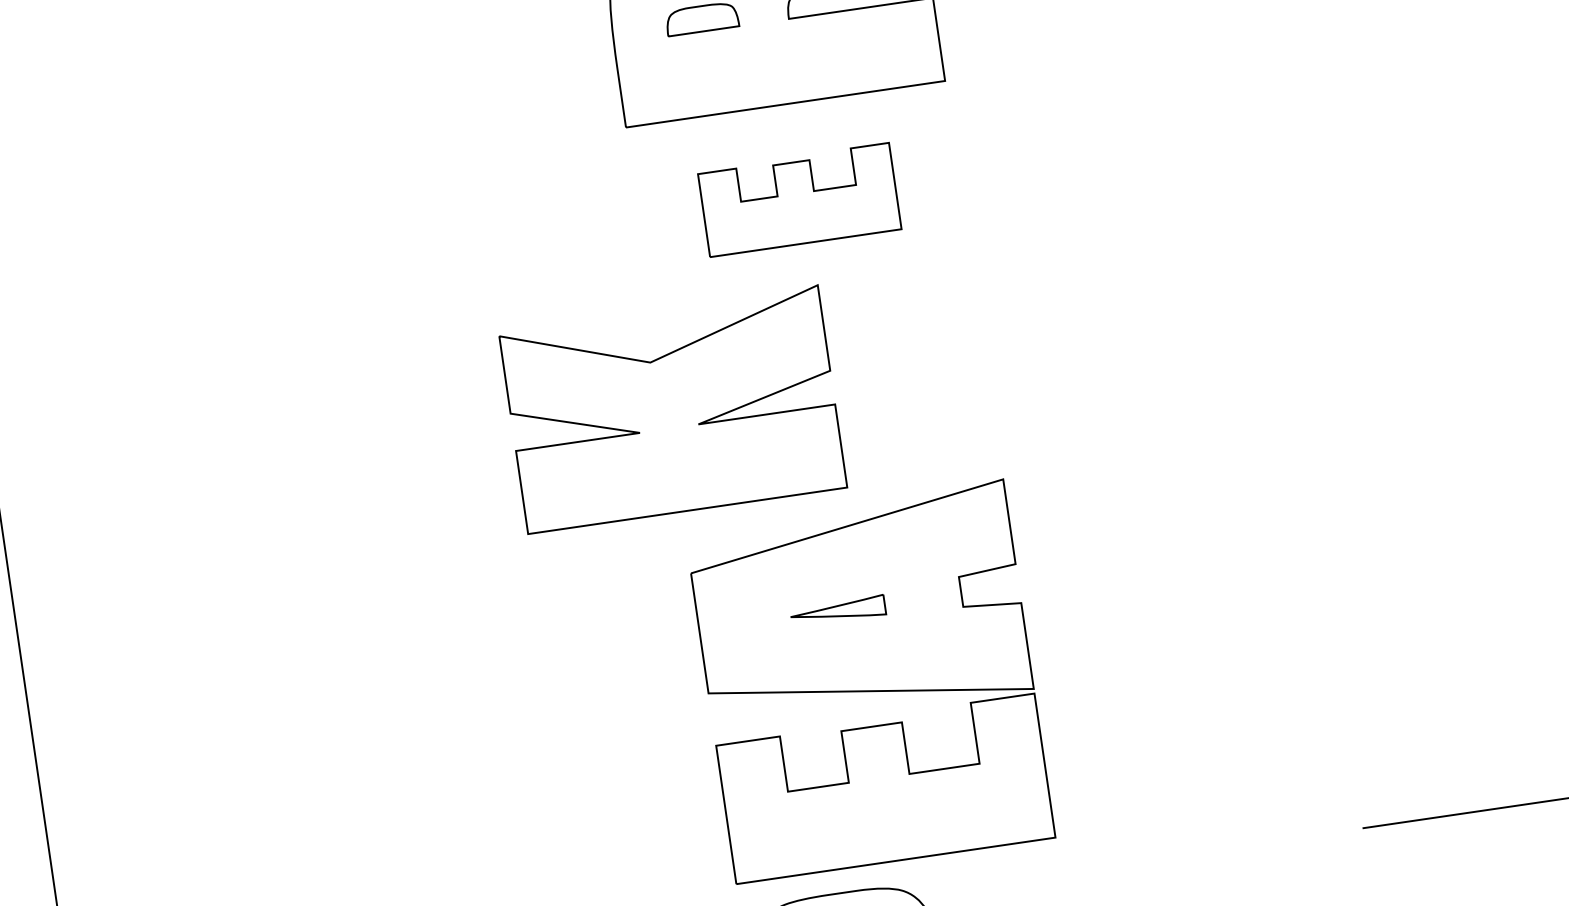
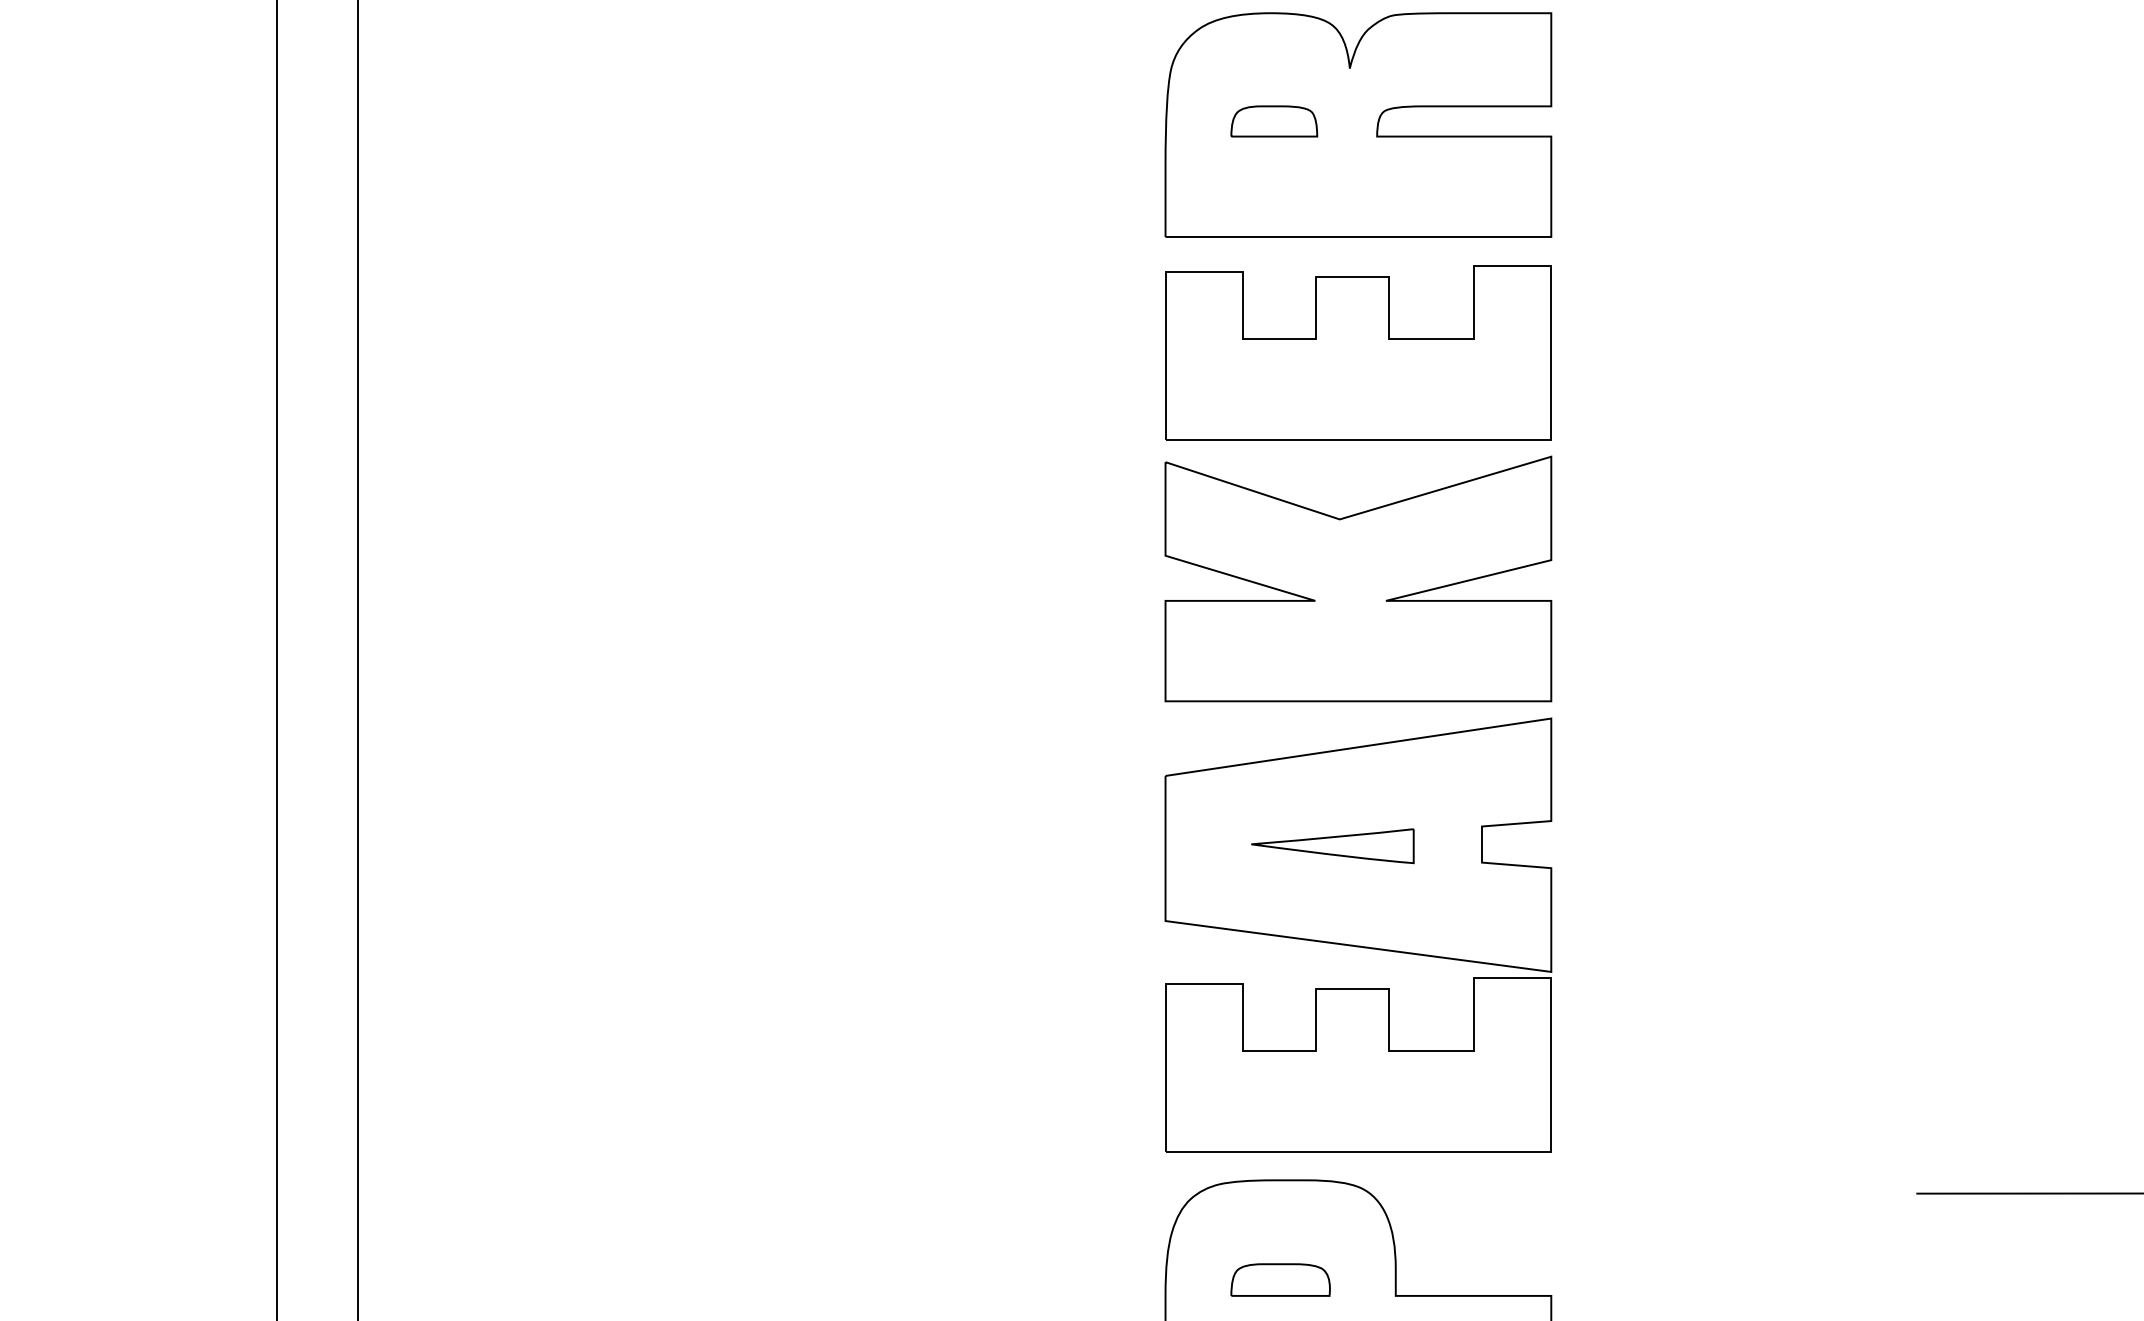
part: (799, 199) -> (1358, 352), size x1.67
part: (672, 409) -> (1358, 578), moved
part: (837, 611) -> (1332, 846), size x1.43

